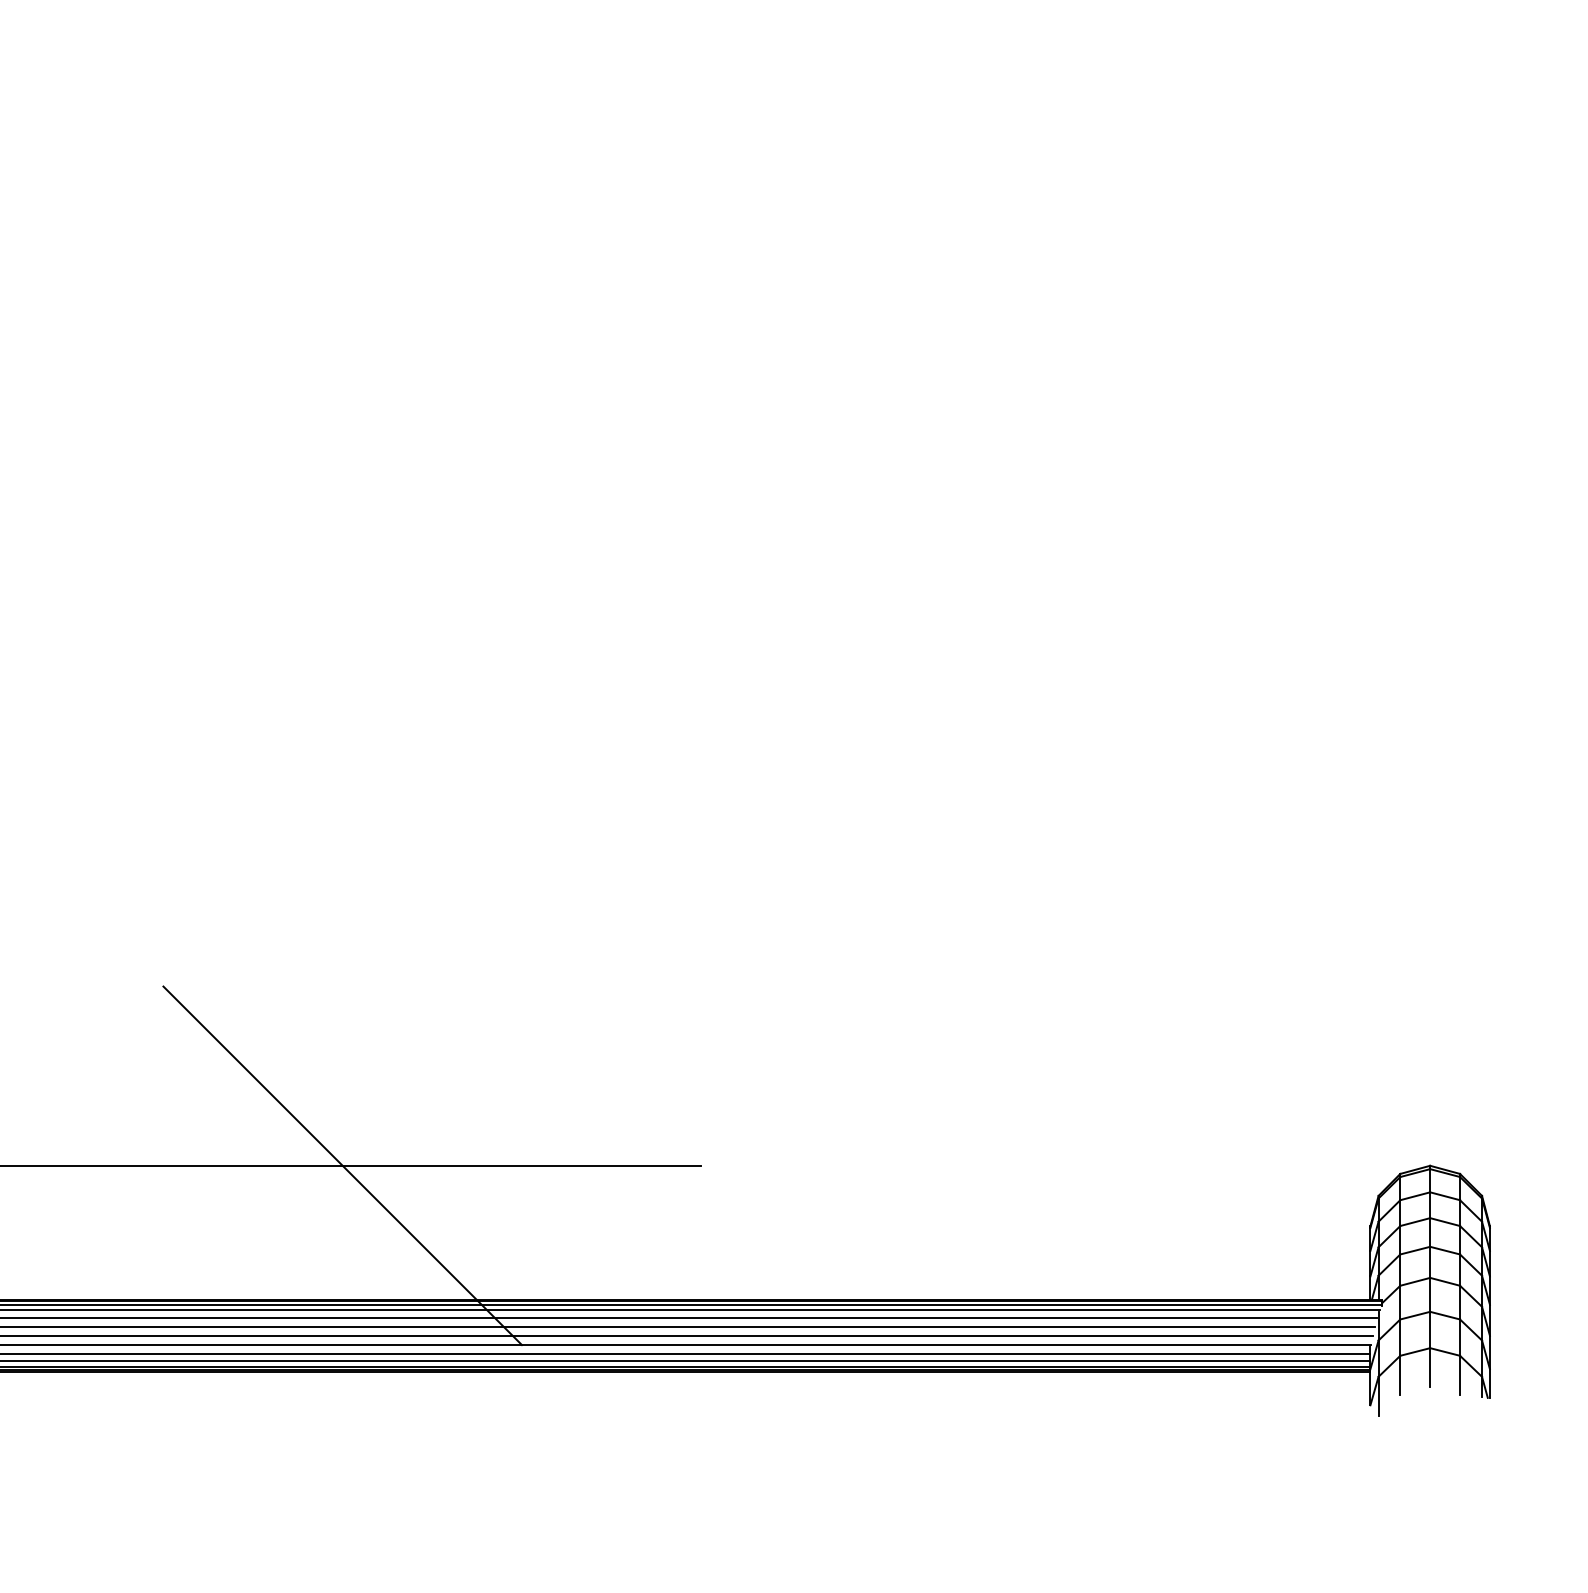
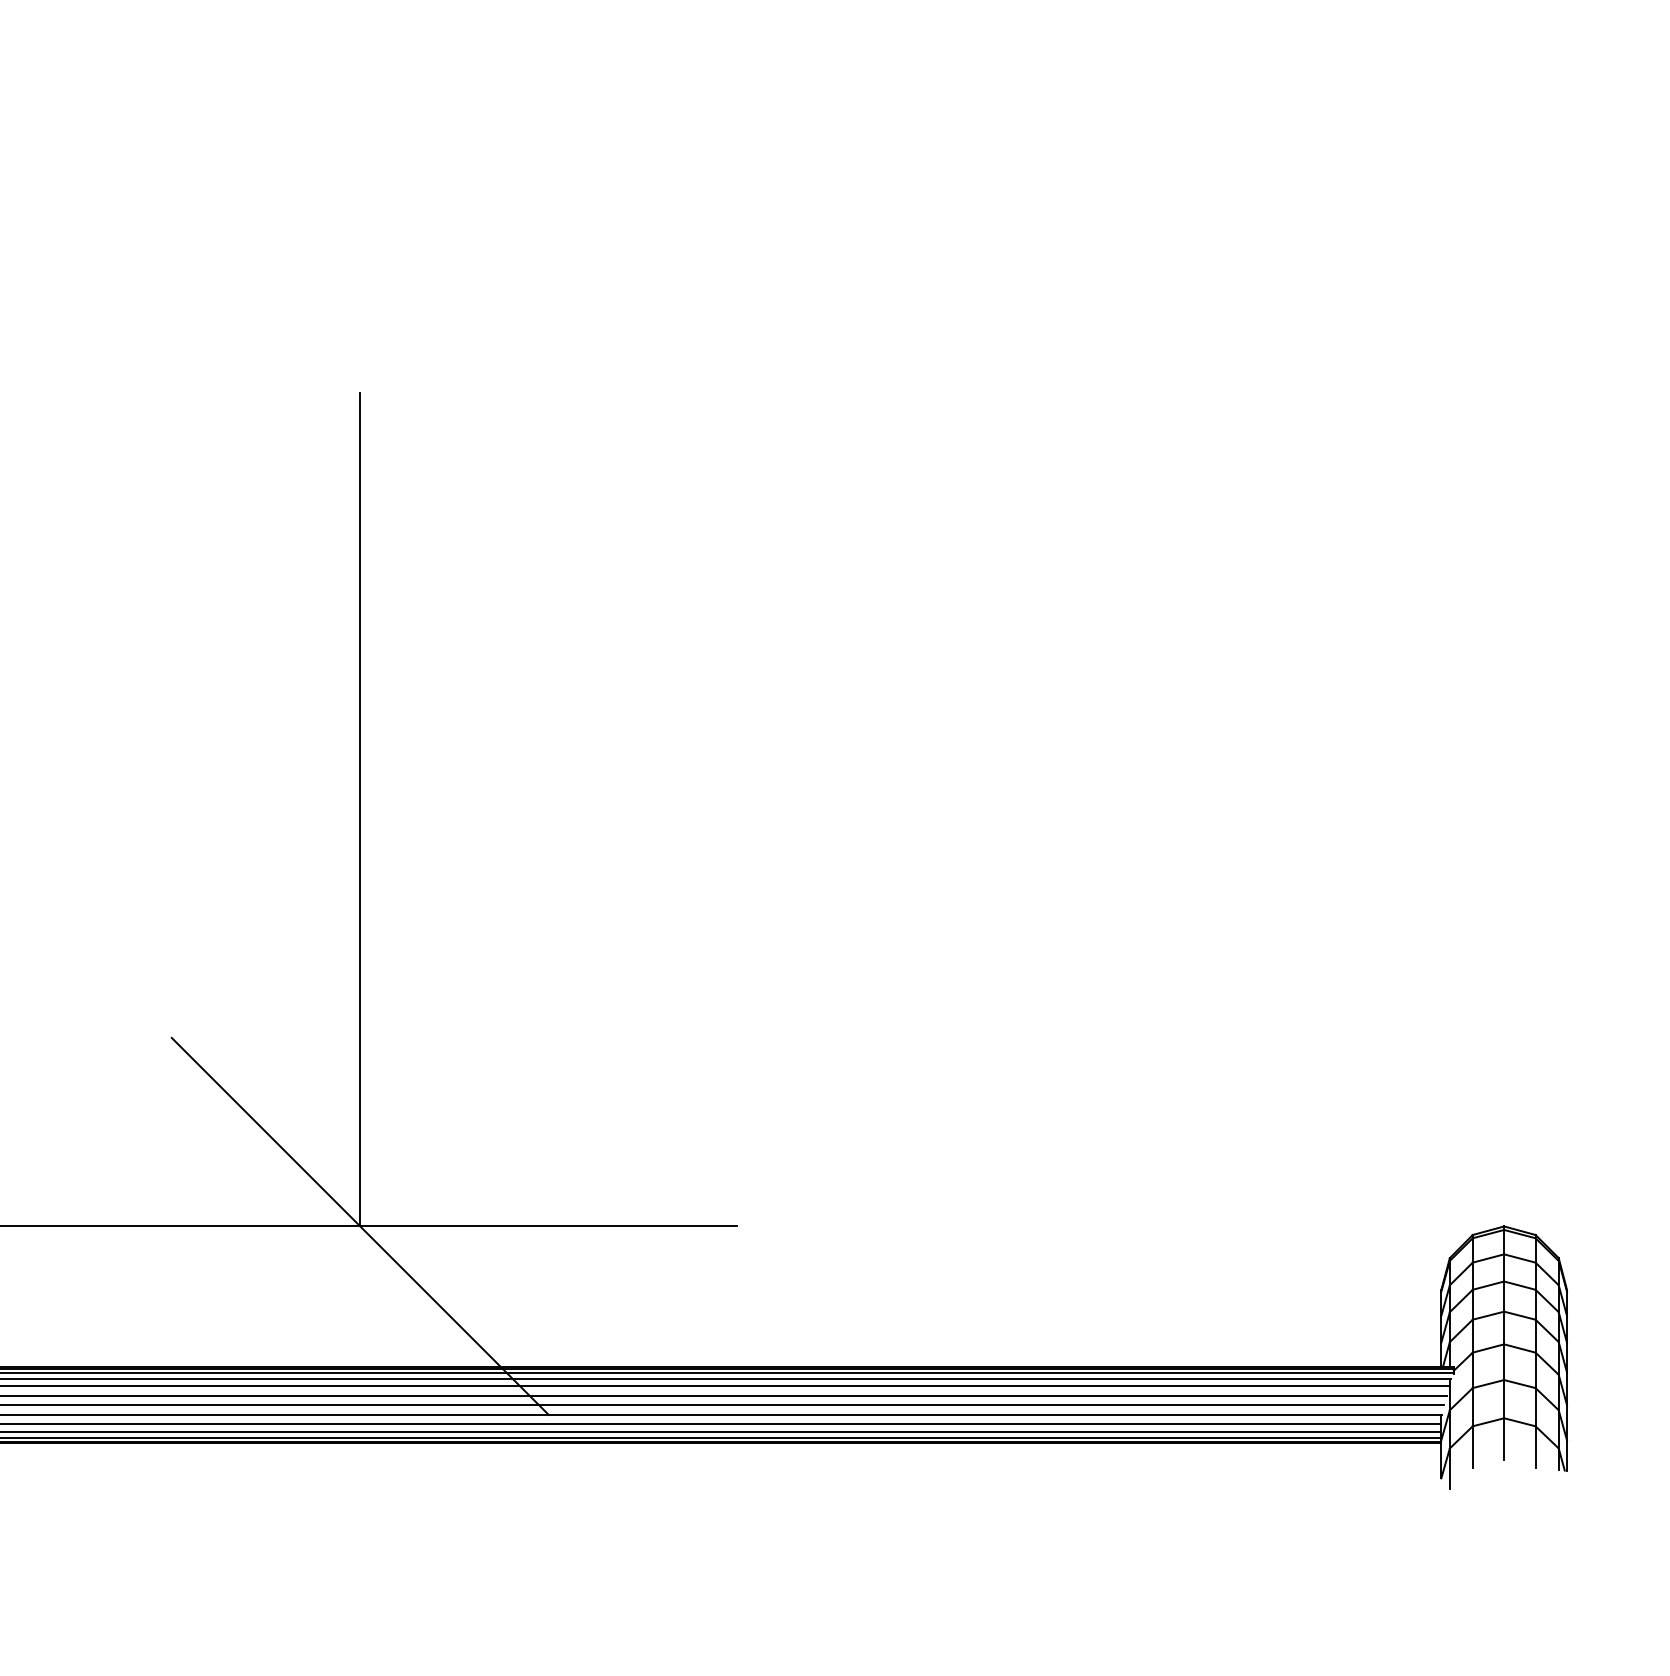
line: (342, 769) -> (360, 809), added

